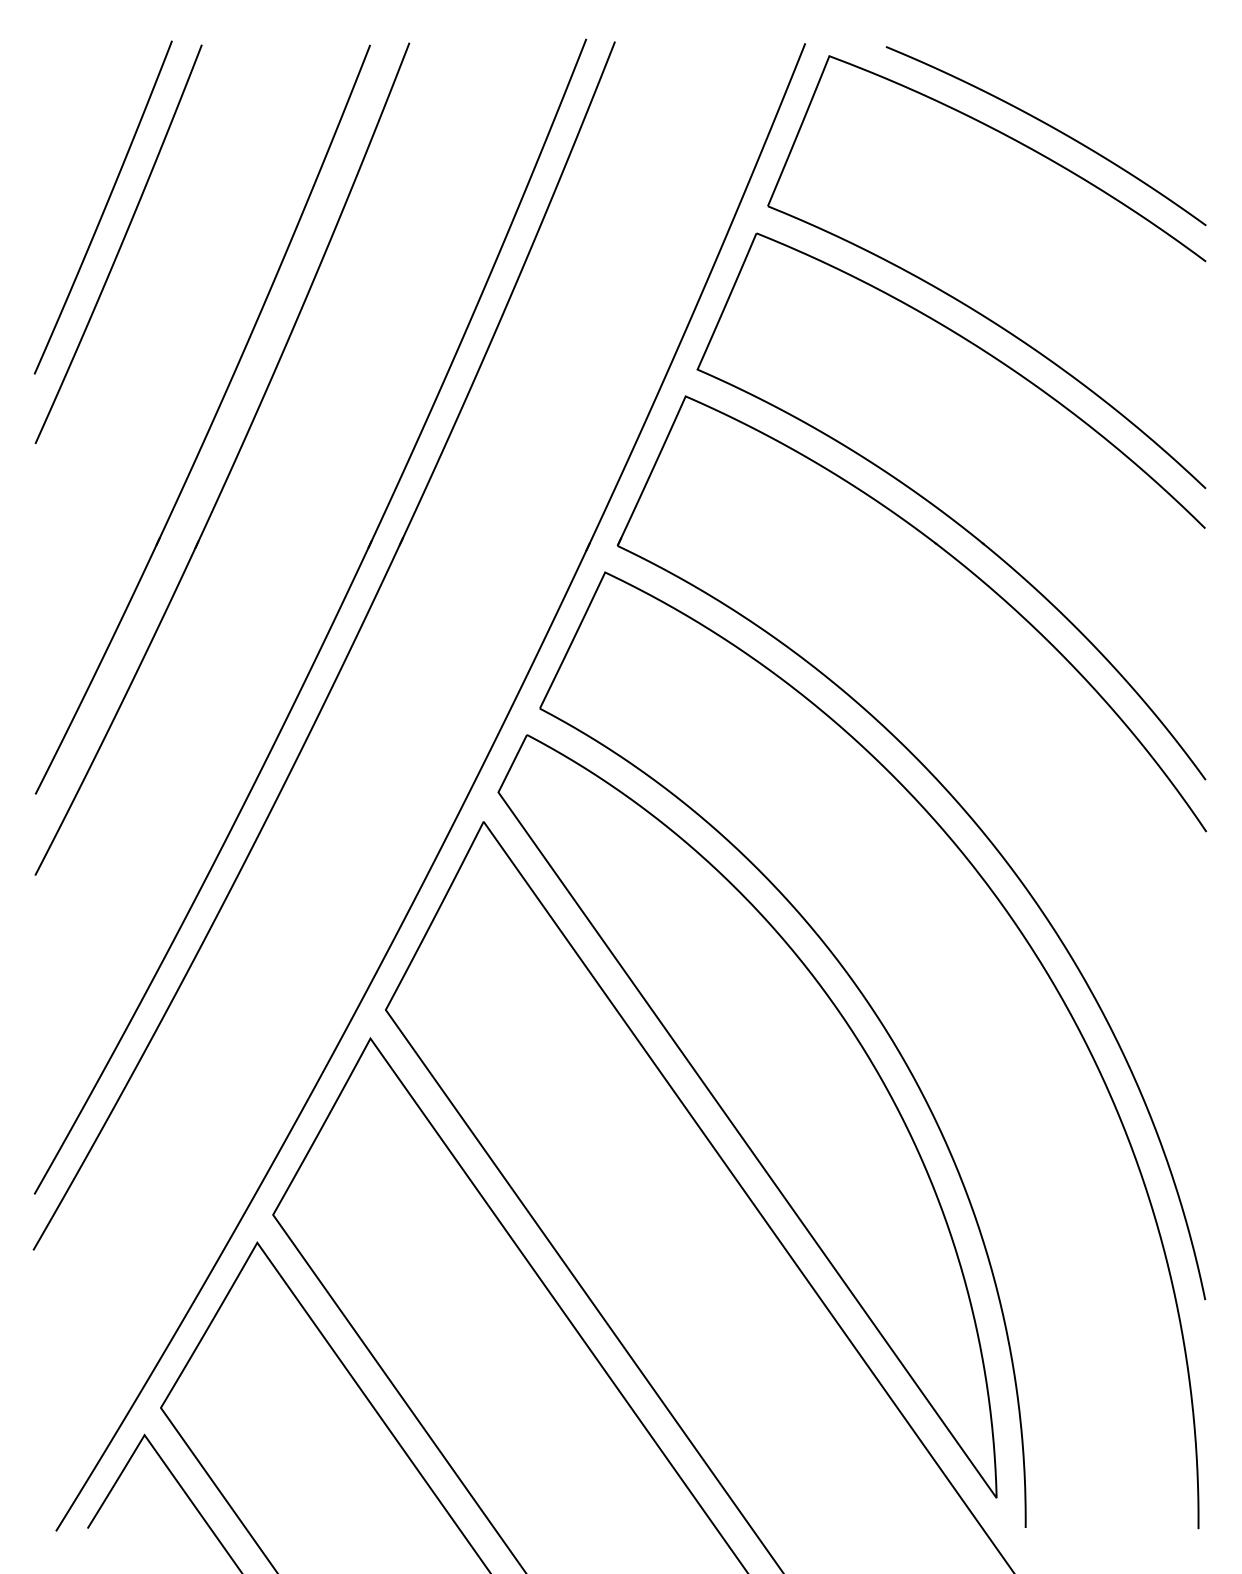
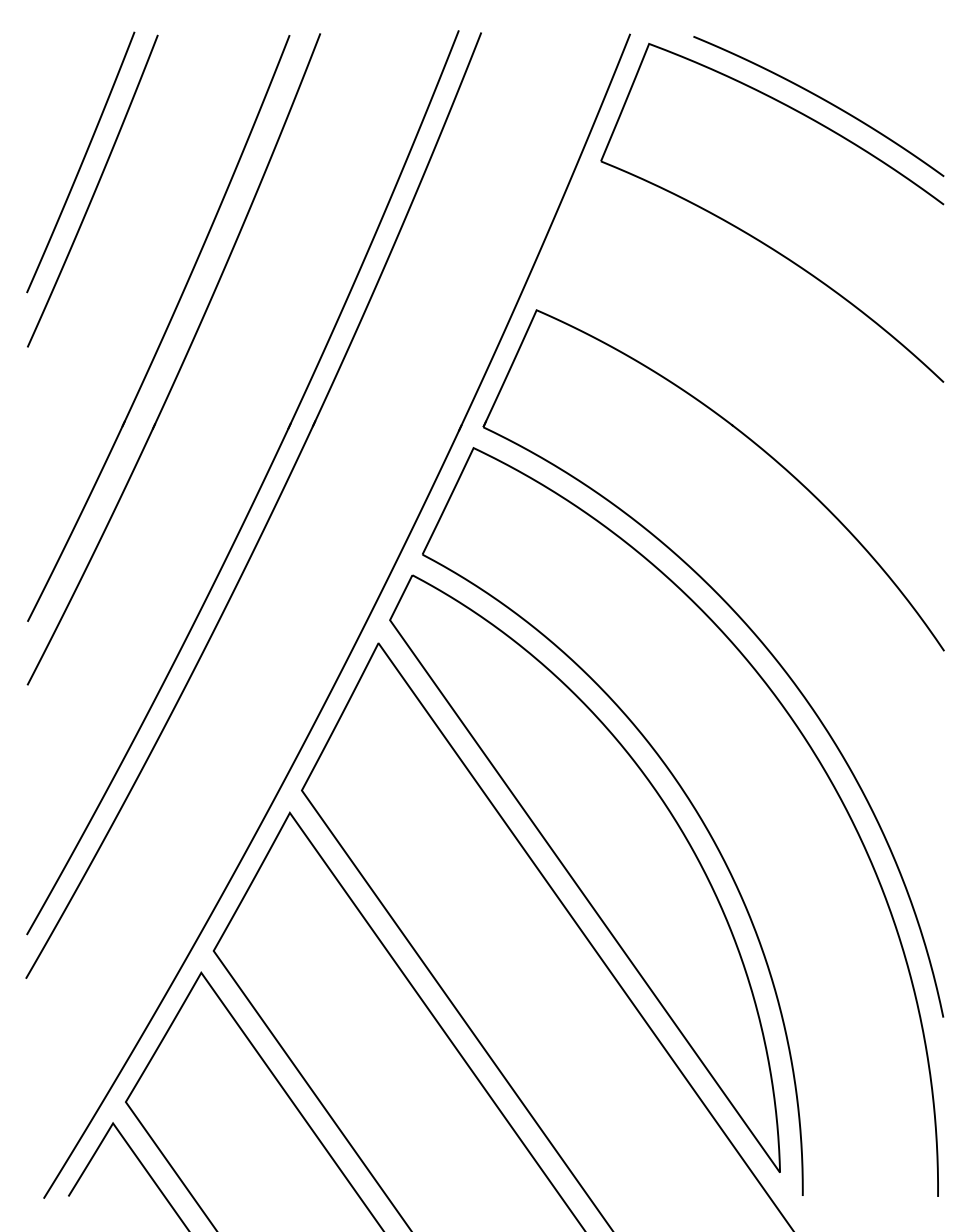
part: (945, 512) -> (740, 401), removed

